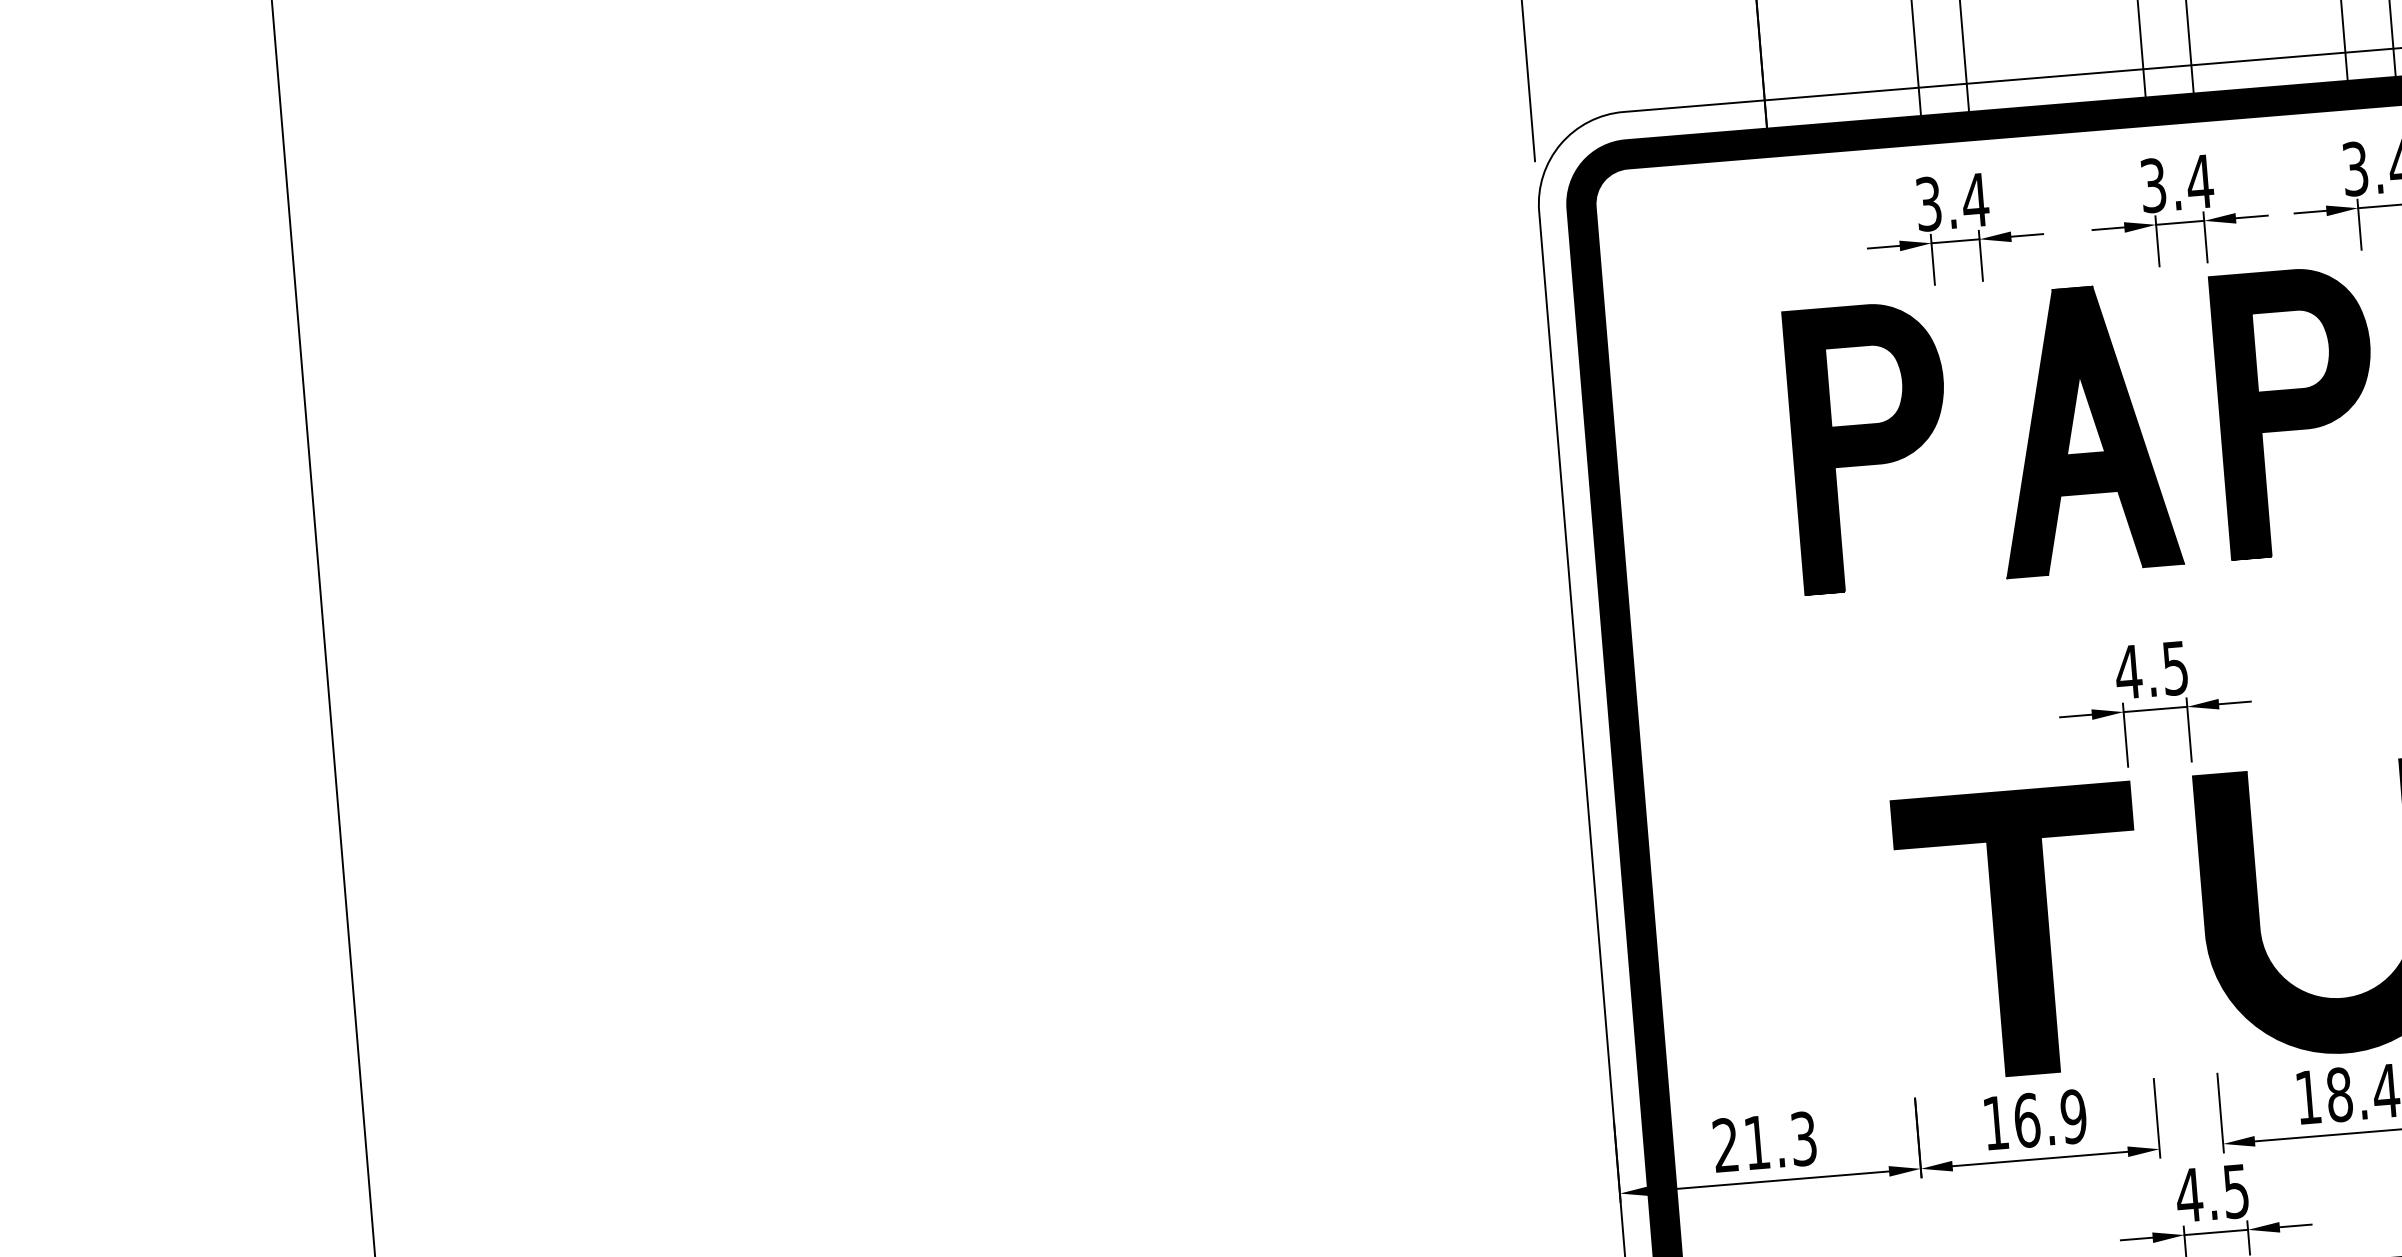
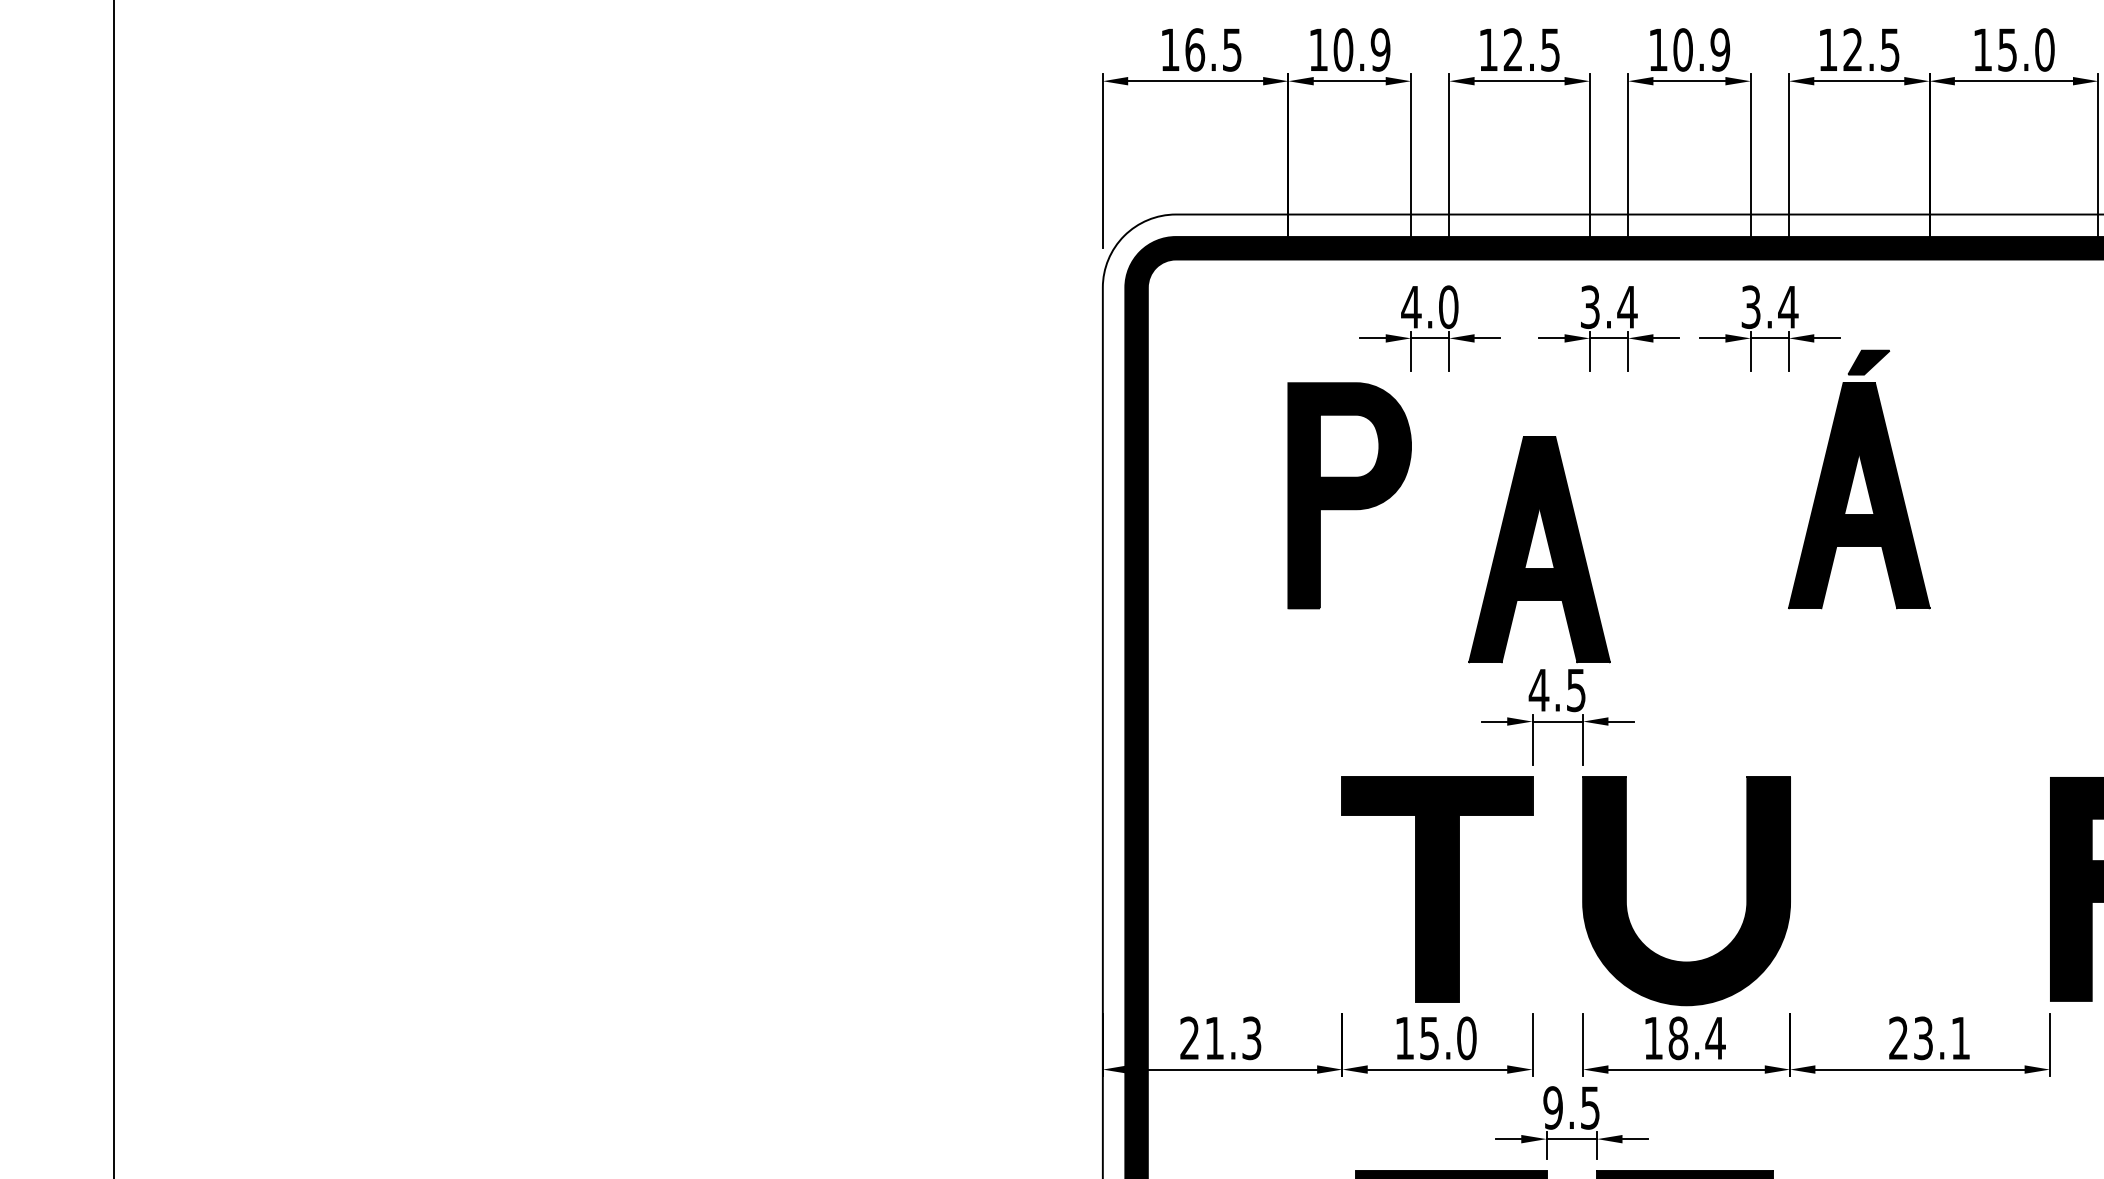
text: (1951, 202) -> (1429, 307), 3.4 -> 4.0
part: (2297, 411) -> (1689, 495), removed
part: (2083, 429) -> (1539, 549), moved
text: (2050, 1118) -> (1448, 1038), 16.9 -> 15.0
text: (2188, 1194) -> (1552, 1107), 4.5 -> 9.5

